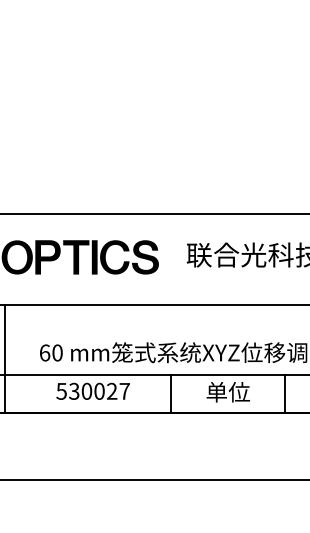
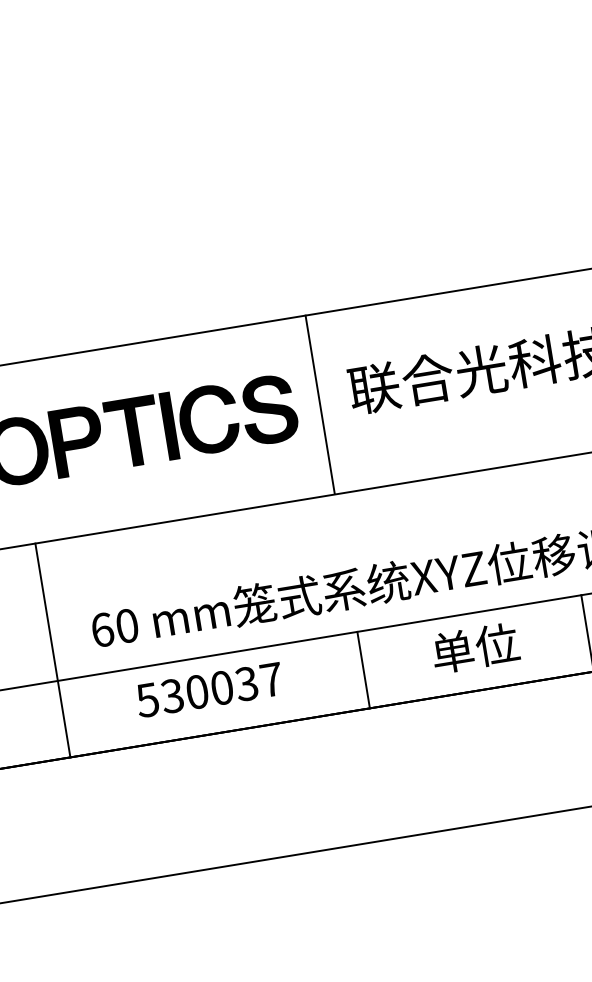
line: (171, 258) -> (320, 403), added
line: (4, 358) -> (52, 649), moved
text: (111, 391) -> (245, 684), 530027 -> 530037

